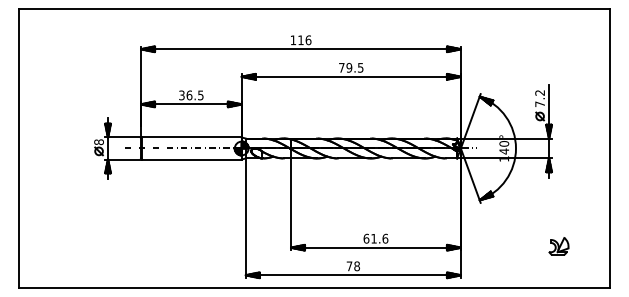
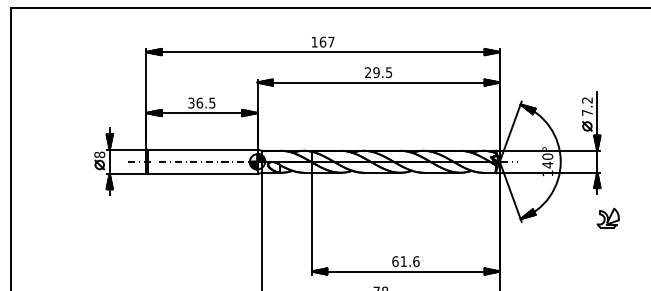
text: (304, 40) -> (326, 42), 116 -> 167
text: (341, 67) -> (367, 72), 79.5 -> 29.5
part: (558, 246) -> (607, 218), moved

